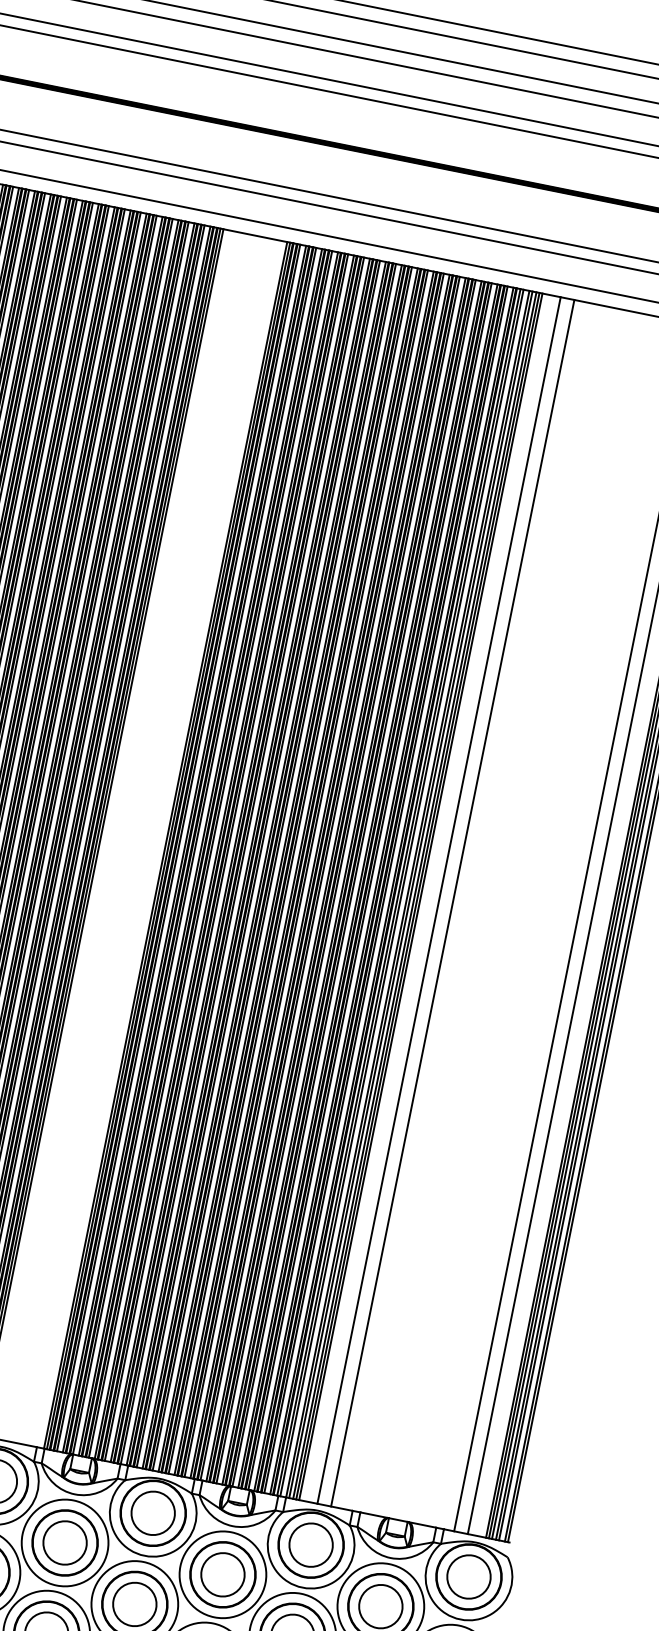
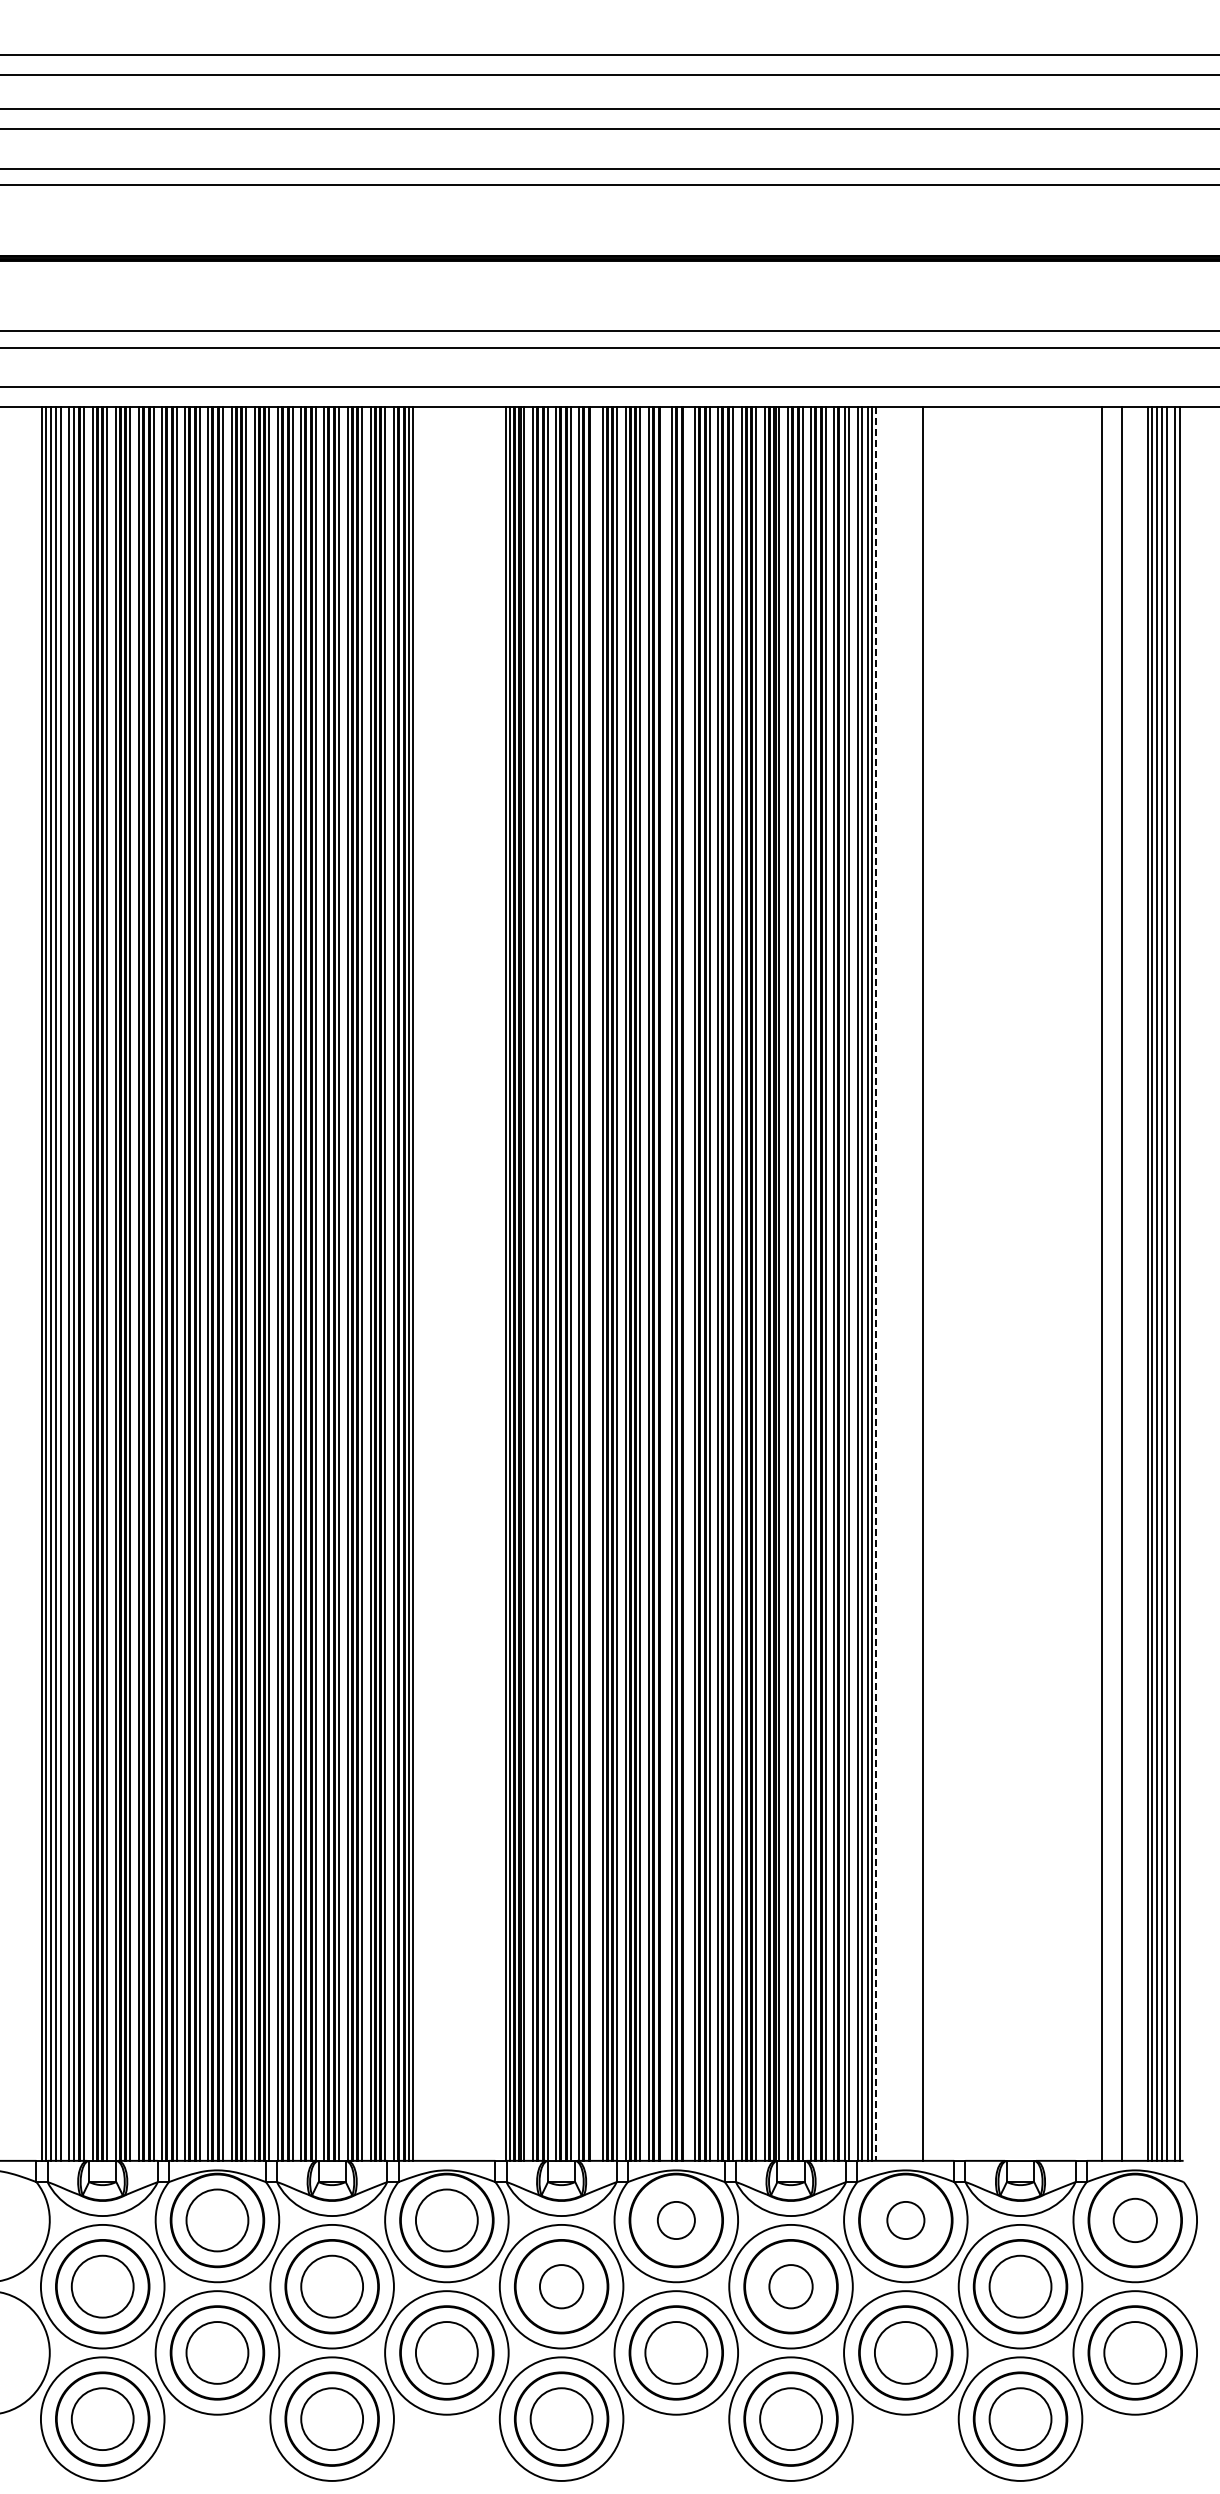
line: (226, 857) -> (593, 1283), removed
line: (274, 866) -> (663, 1283), removed
line: (290, 870) -> (686, 1283), removed
line: (420, 897) -> (876, 1284), solid -> dashed
line: (438, 900) -> (902, 1283), removed
circle: (153, 1513) -> (676, 2220), size x0.6
circle: (65, 1542) -> (561, 2286), size x0.7
circle: (310, 1545) -> (905, 2220), size x0.6
circle: (222, 1574) -> (790, 2286), size x0.7
circle: (469, 1577) -> (1135, 2220), size x0.7

